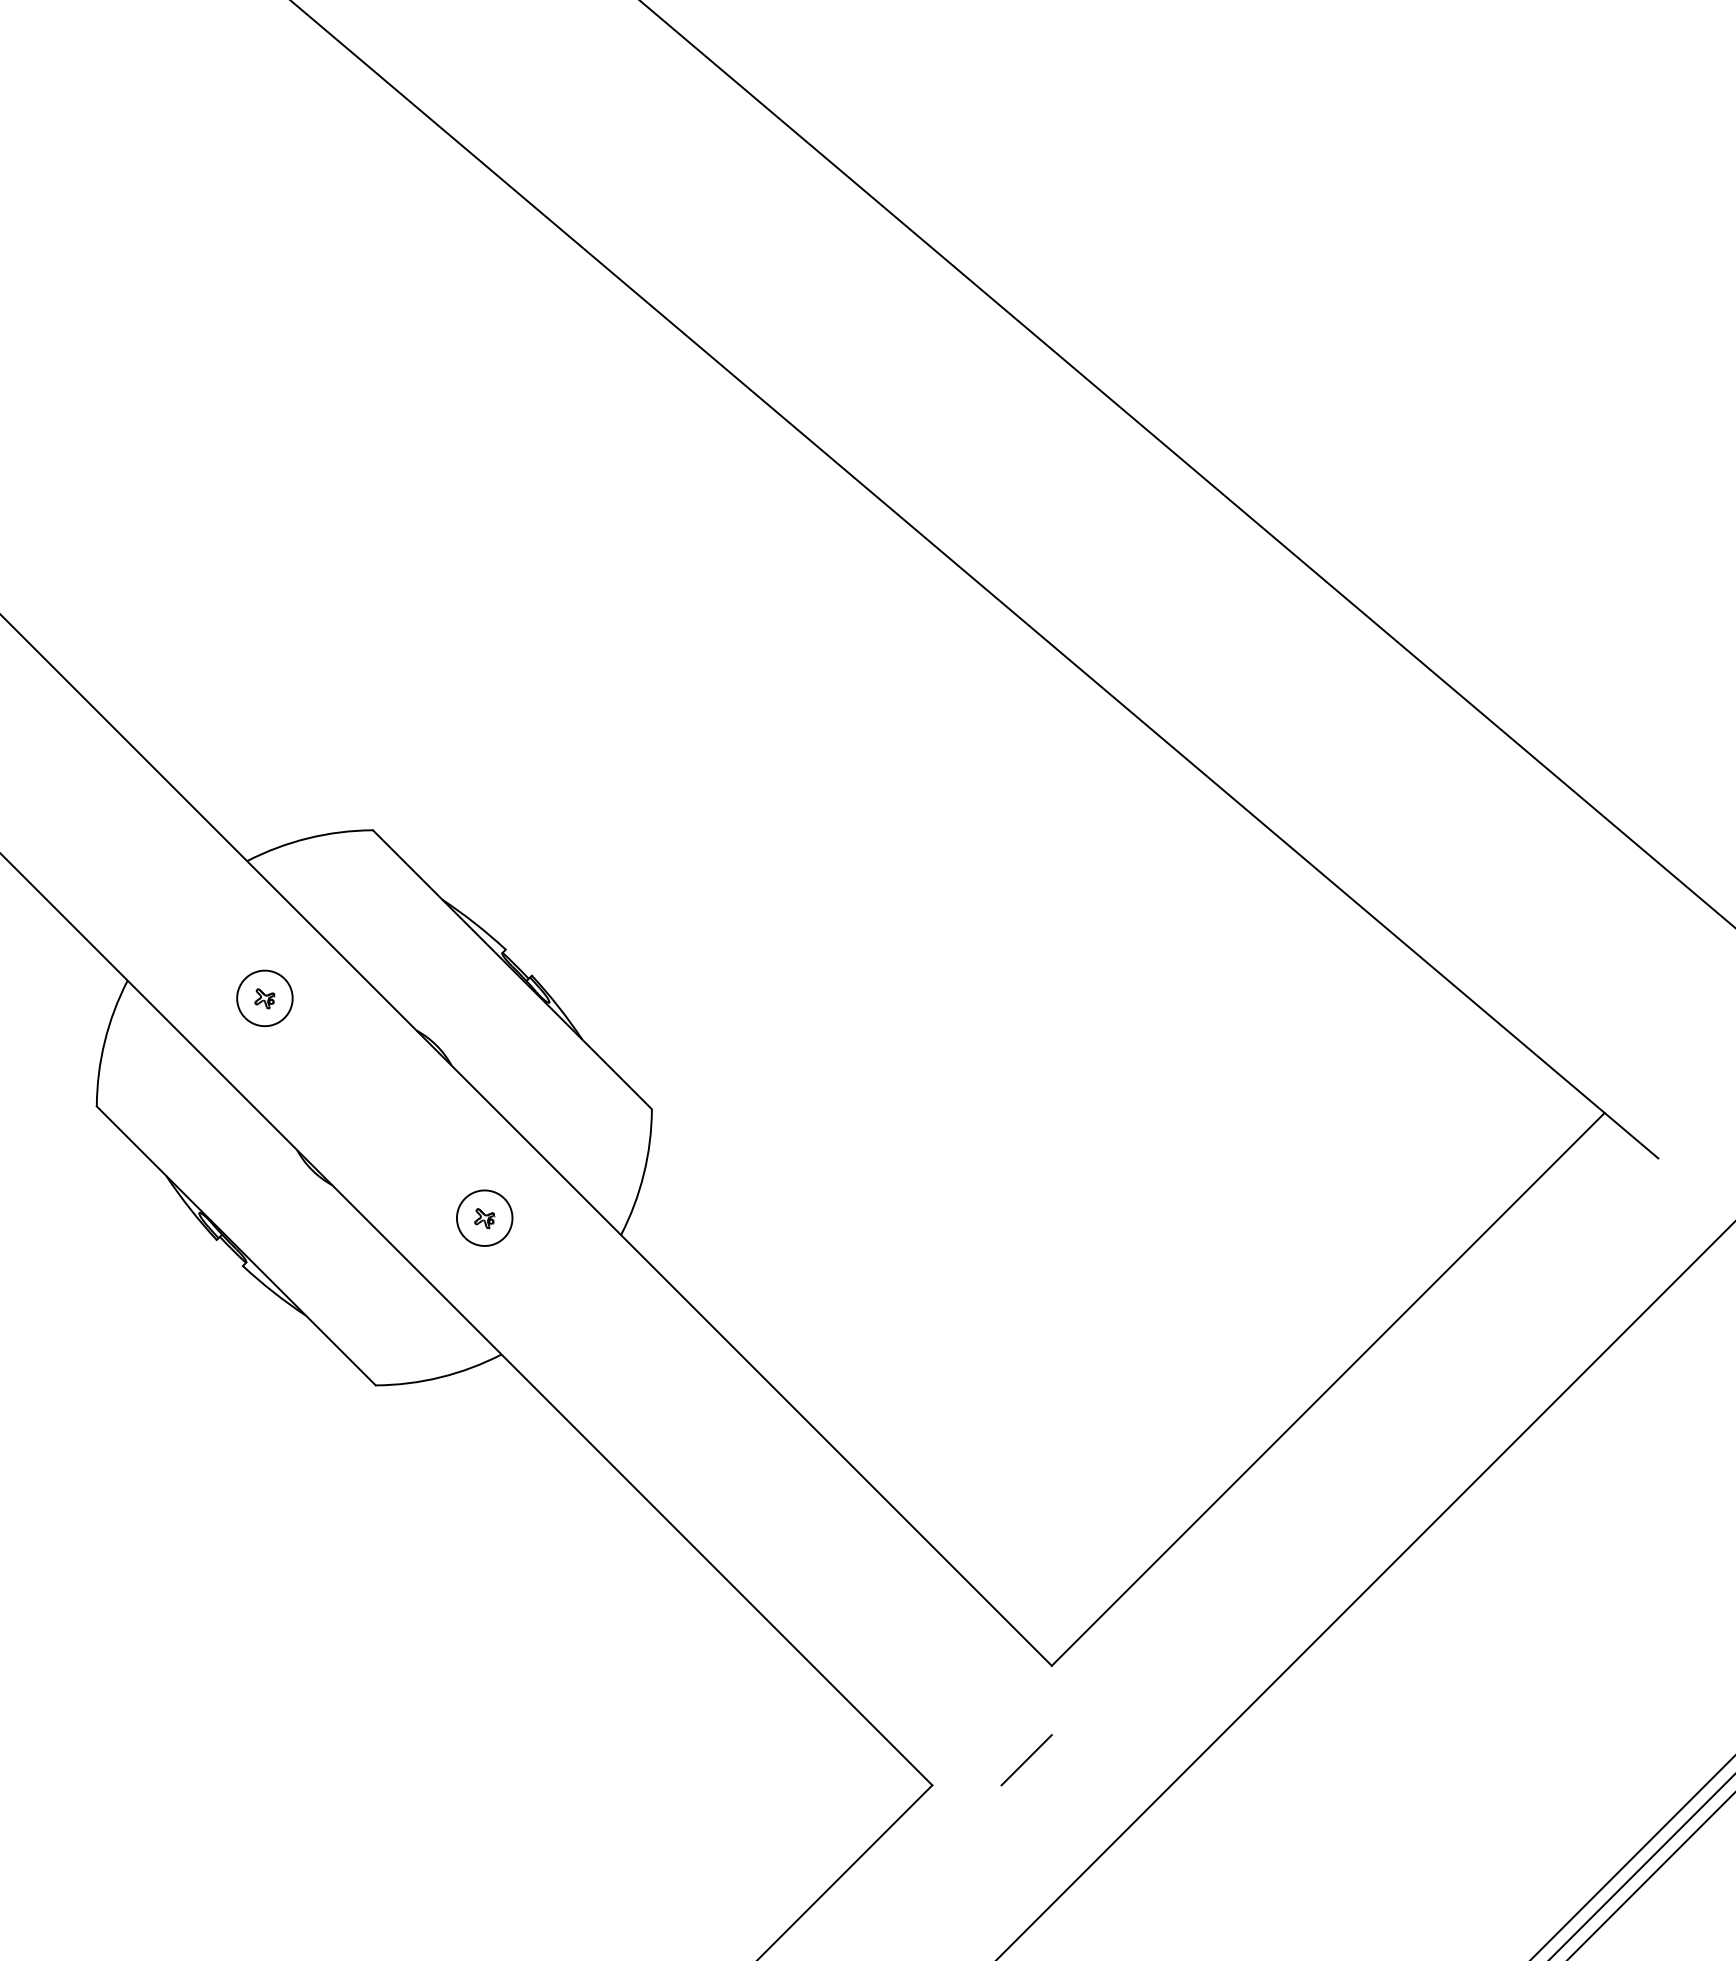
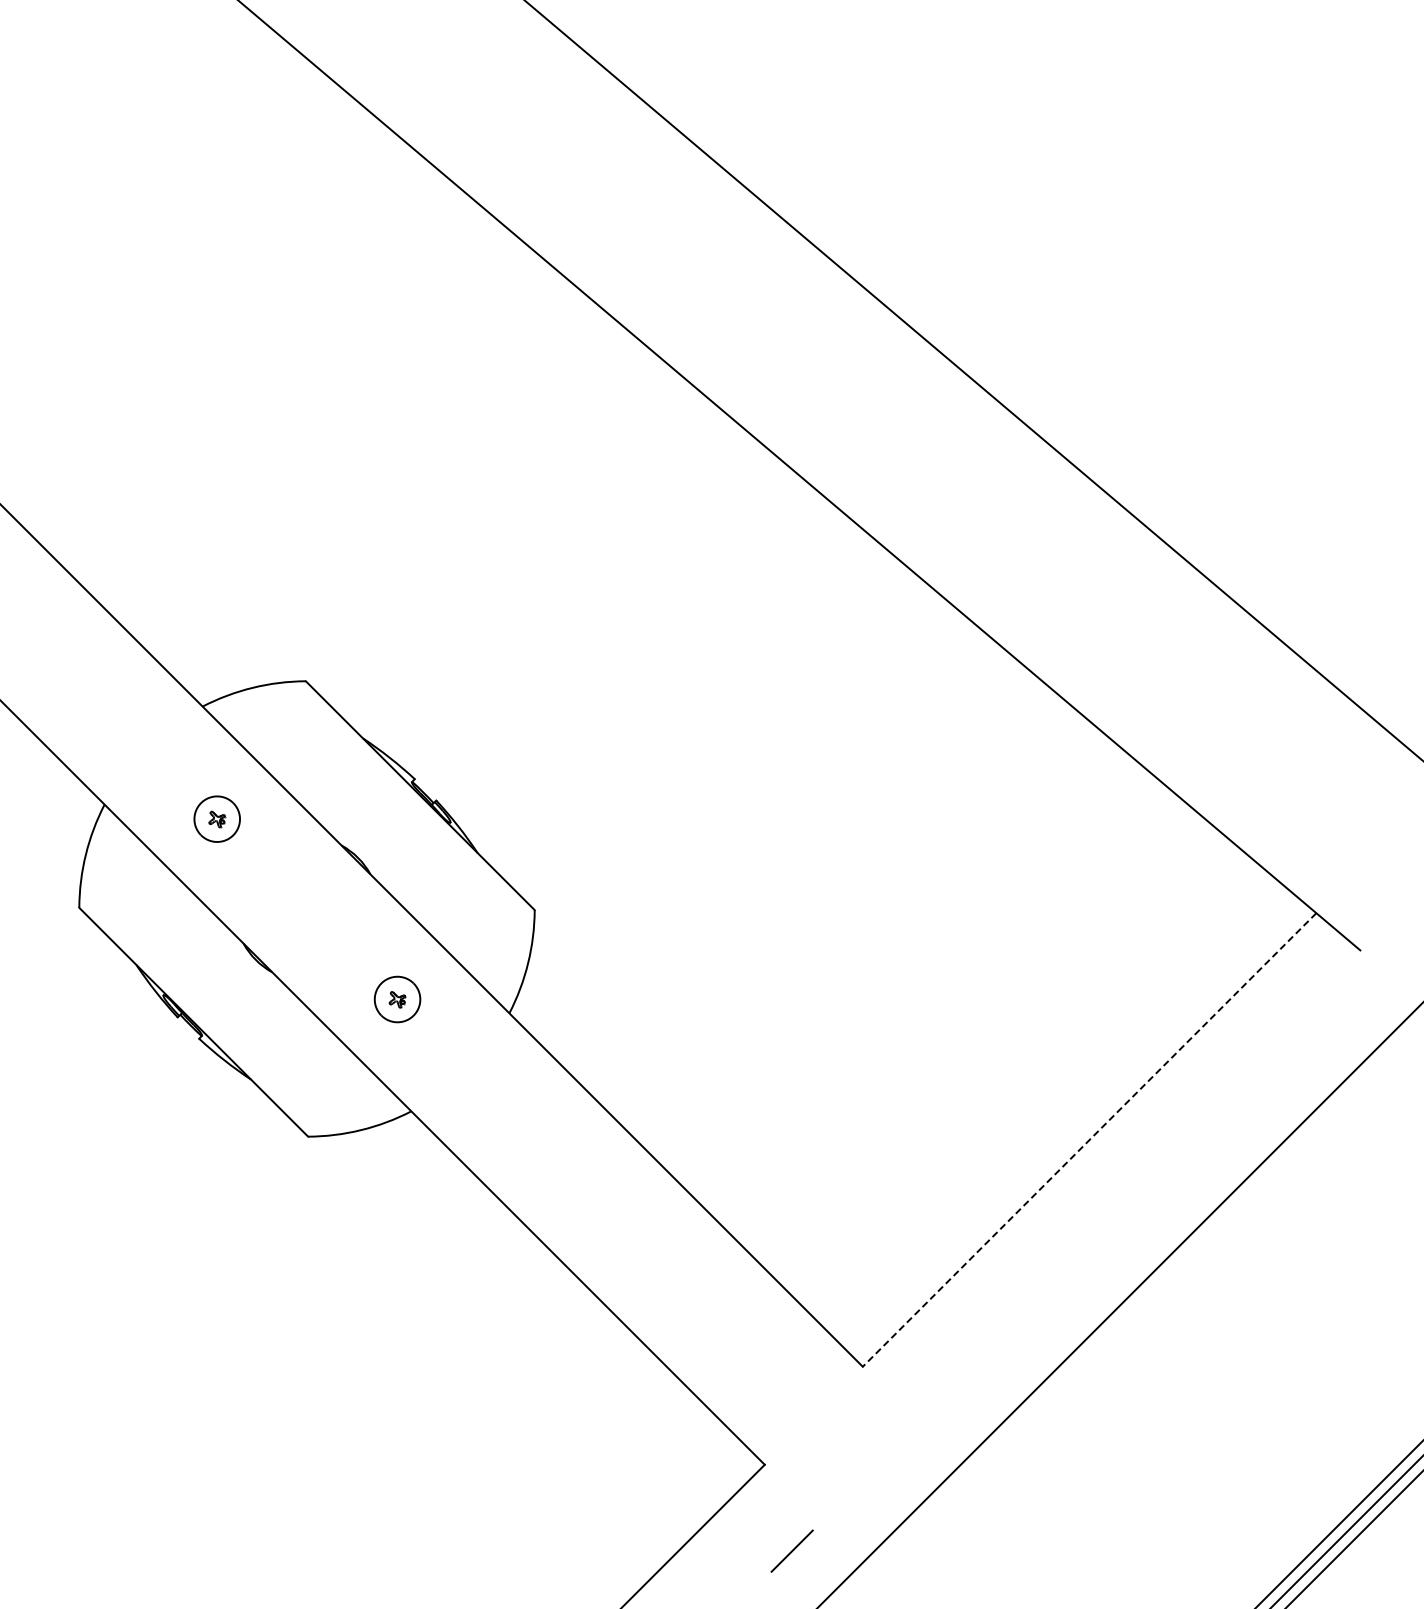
line: (1328, 1388) -> (1089, 1139), solid -> dashed
line: (1025, 1759) -> (791, 1550), moved

